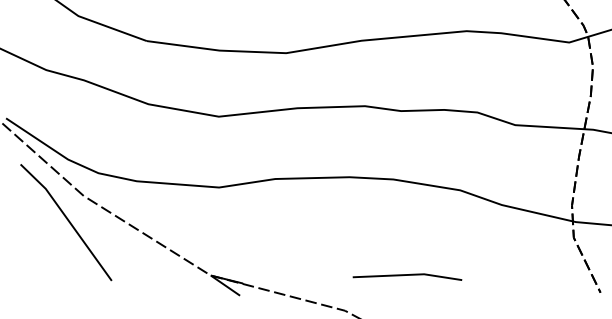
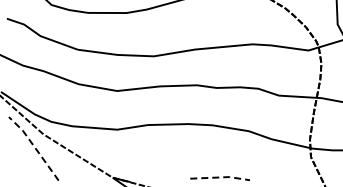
line: (67, 218) -> (34, 146), solid -> dashed
line: (408, 275) -> (220, 177), solid -> dashed

